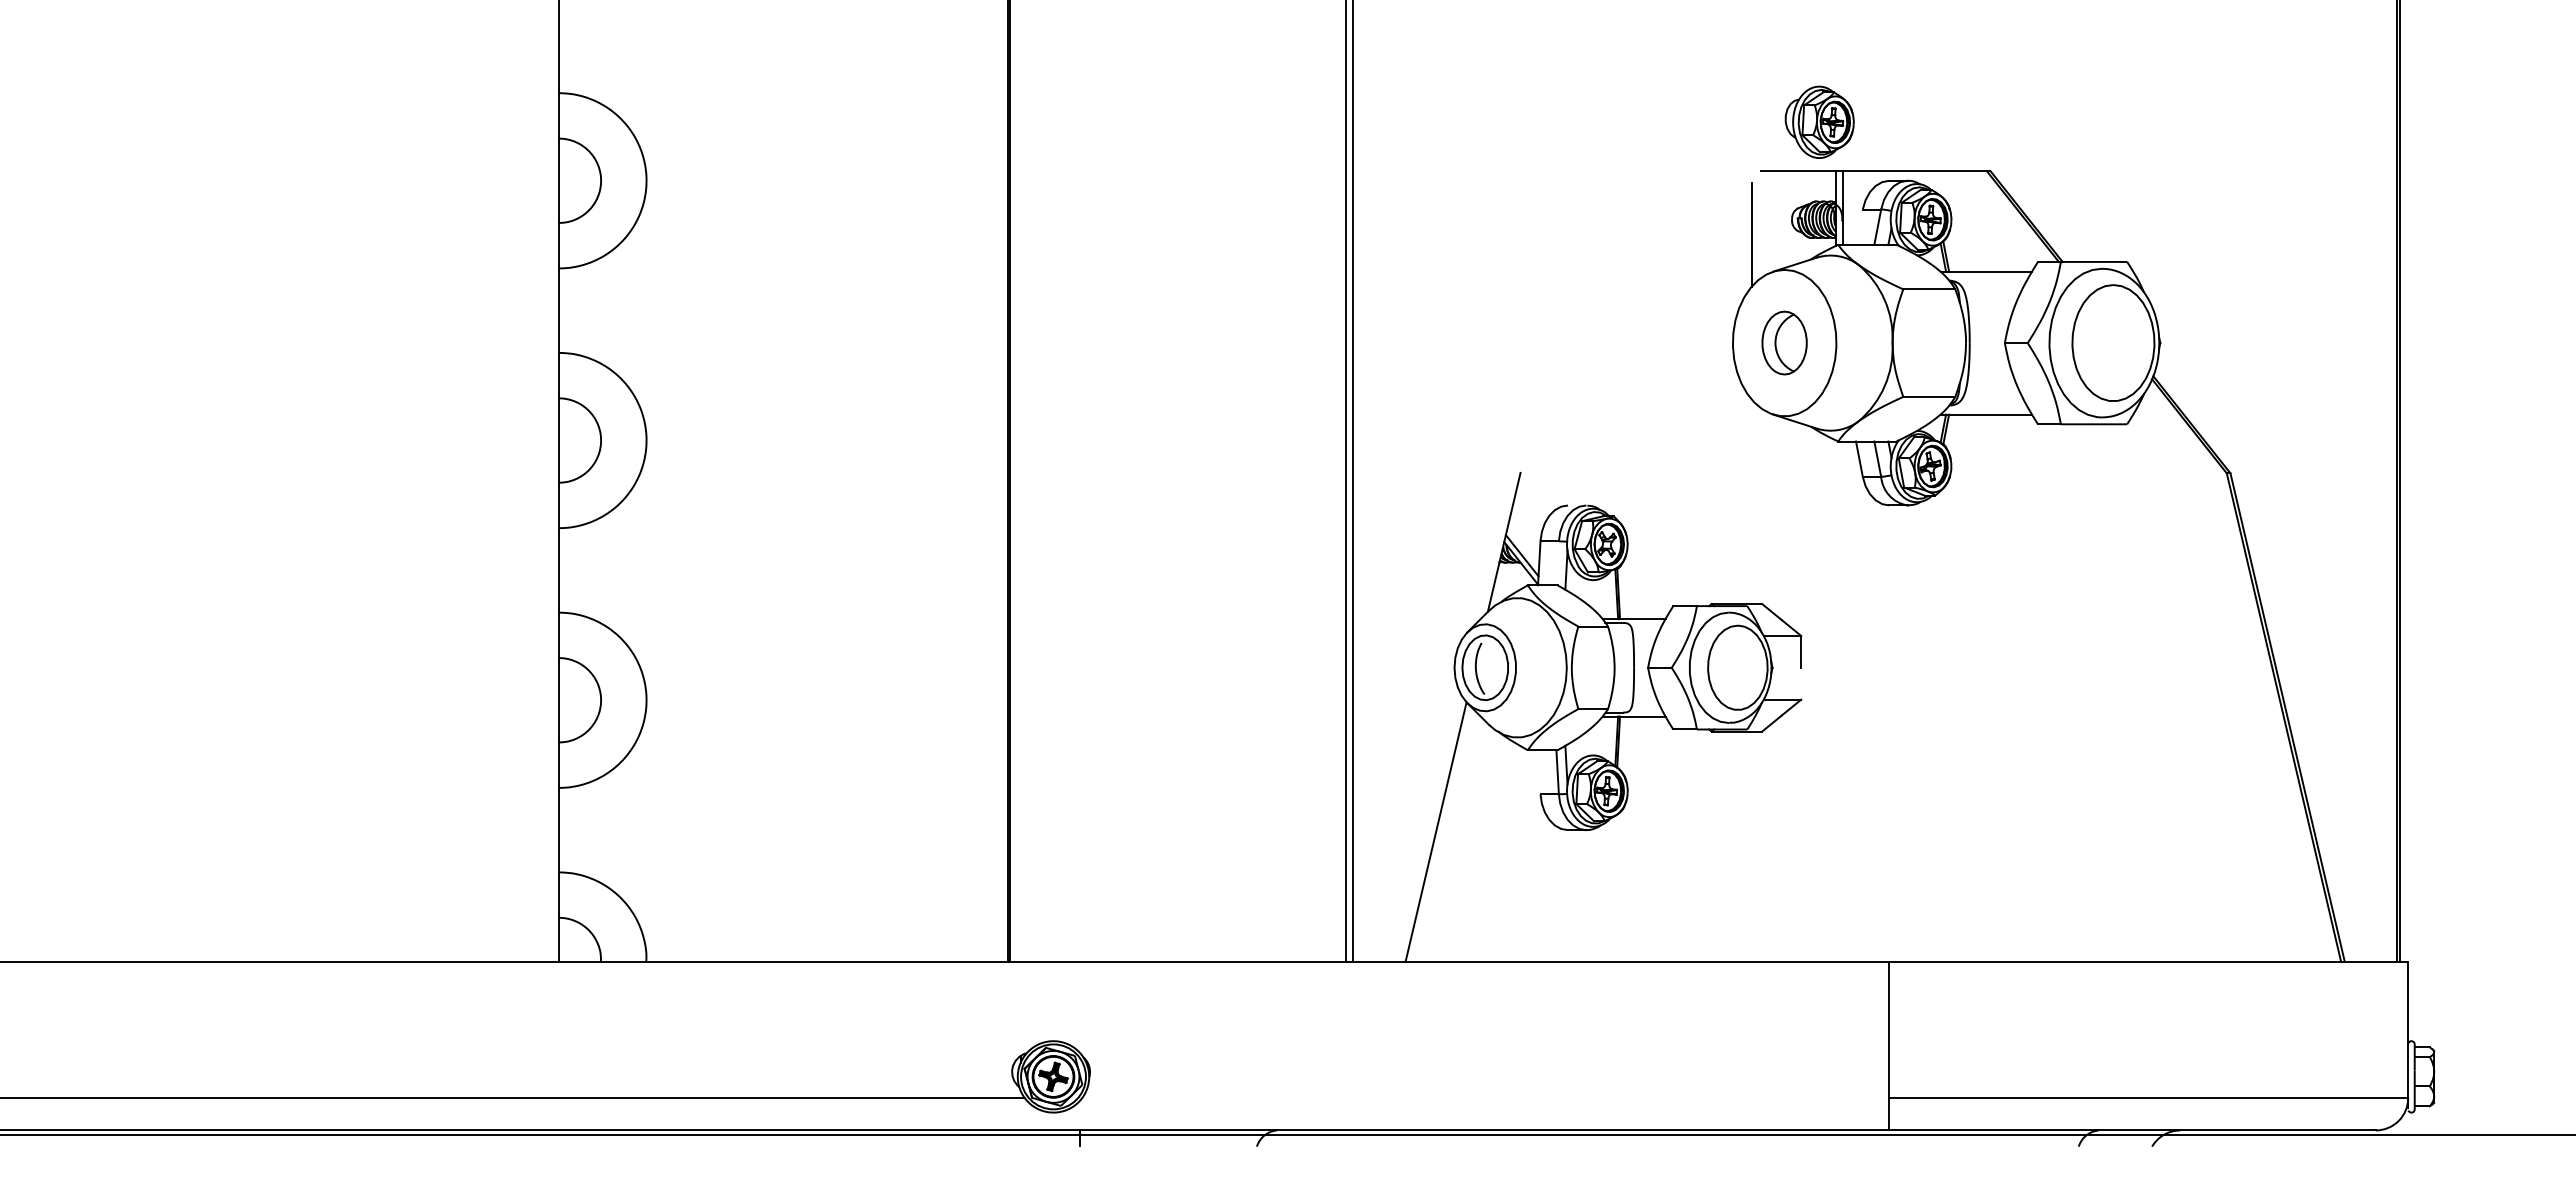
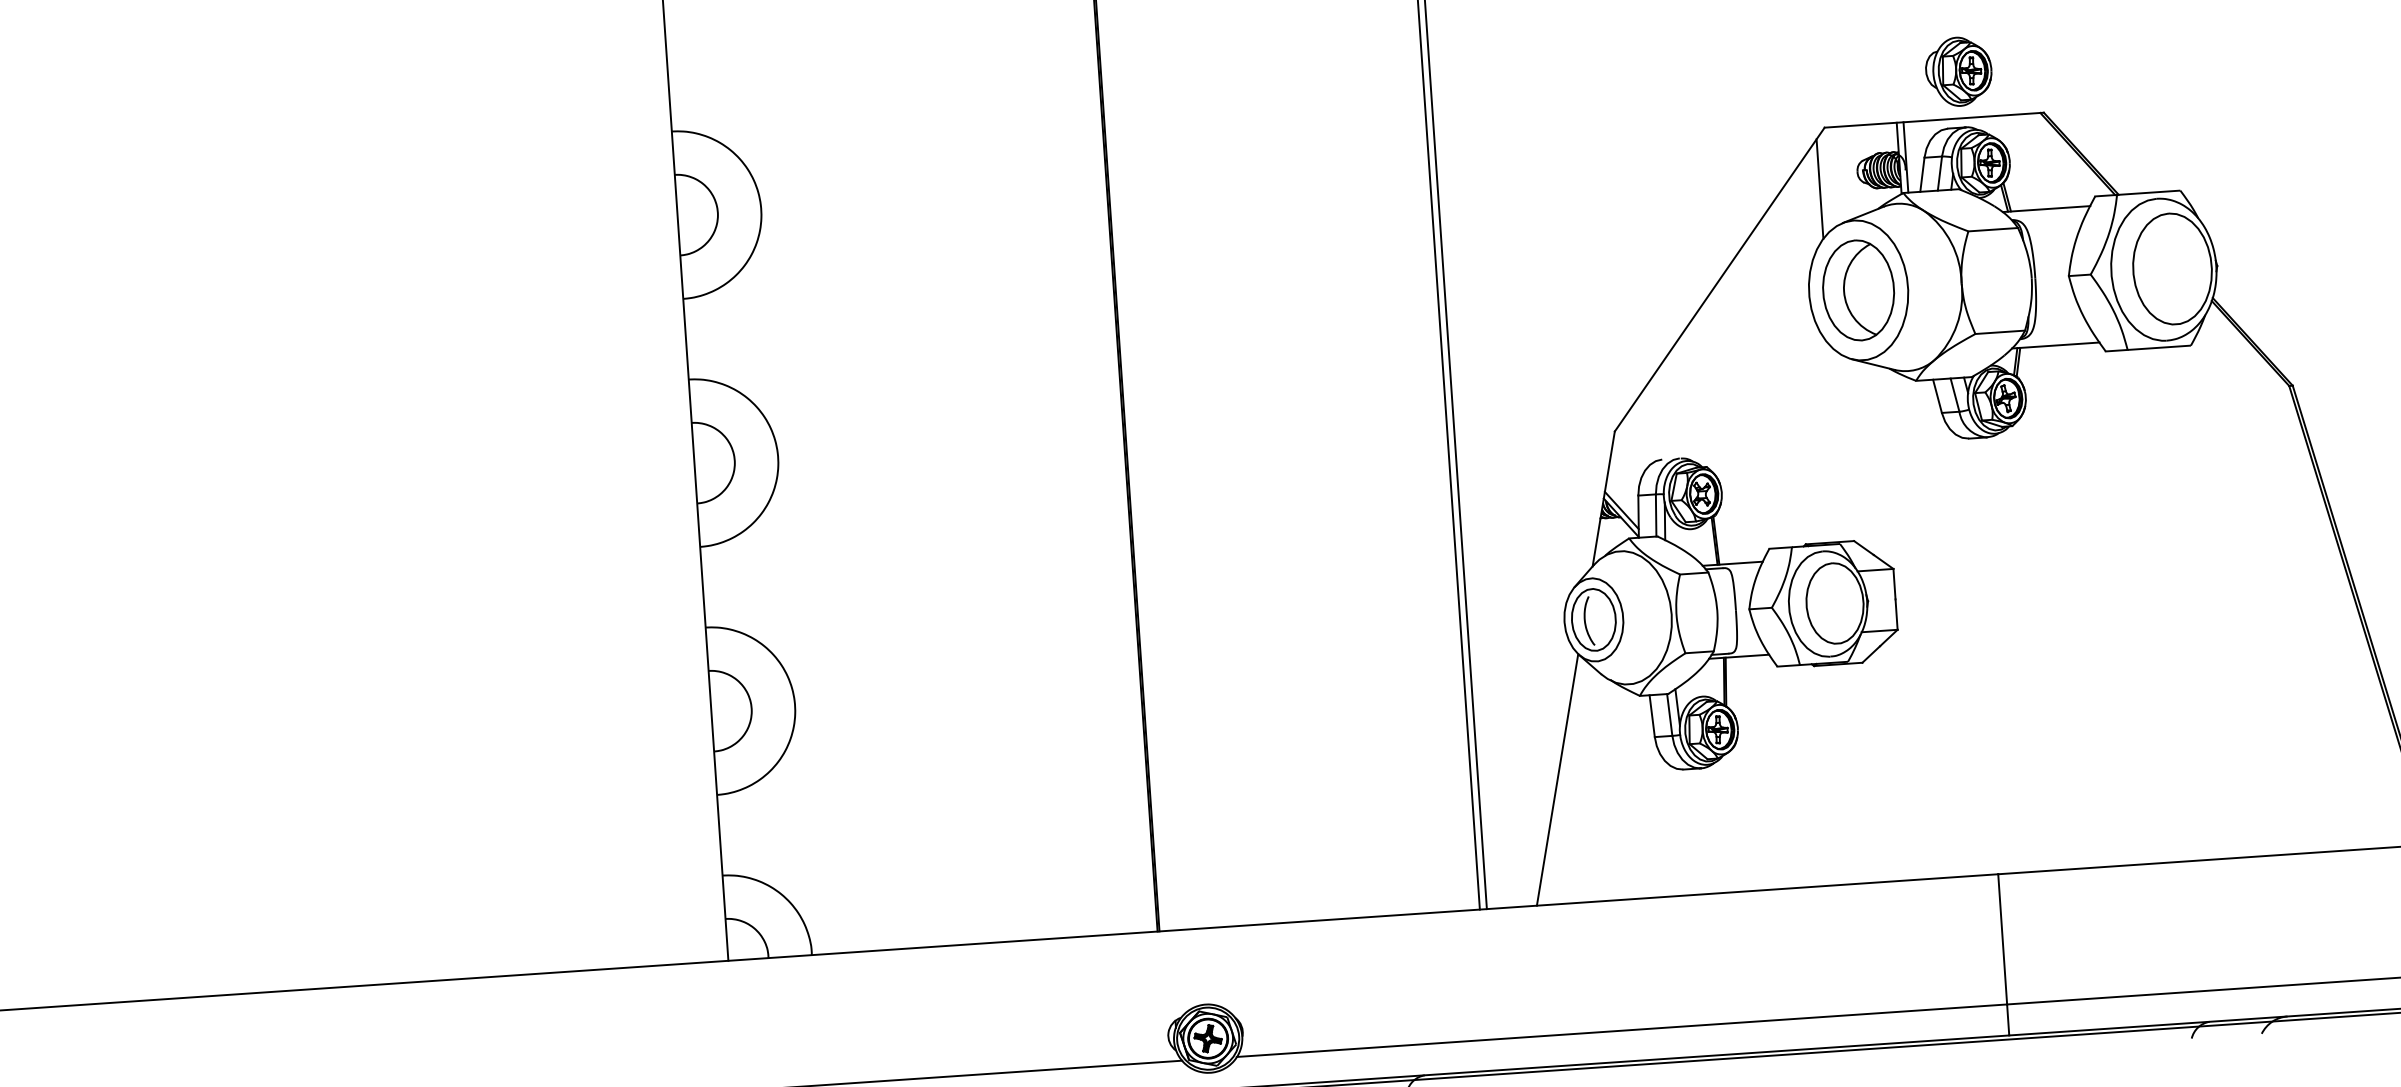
part: (1819, 121) -> (1958, 70), moved
line: (1859, 226) -> (1922, 174), added
line: (1640, 321) -> (1719, 279), added
part: (1784, 342) -> (1858, 289), size x1.67
line: (1557, 563) -> (1656, 515), added
line: (1801, 683) -> (1896, 614), added
line: (1539, 772) -> (1652, 716), added
line: (1485, 1098) -> (1622, 1031), added

